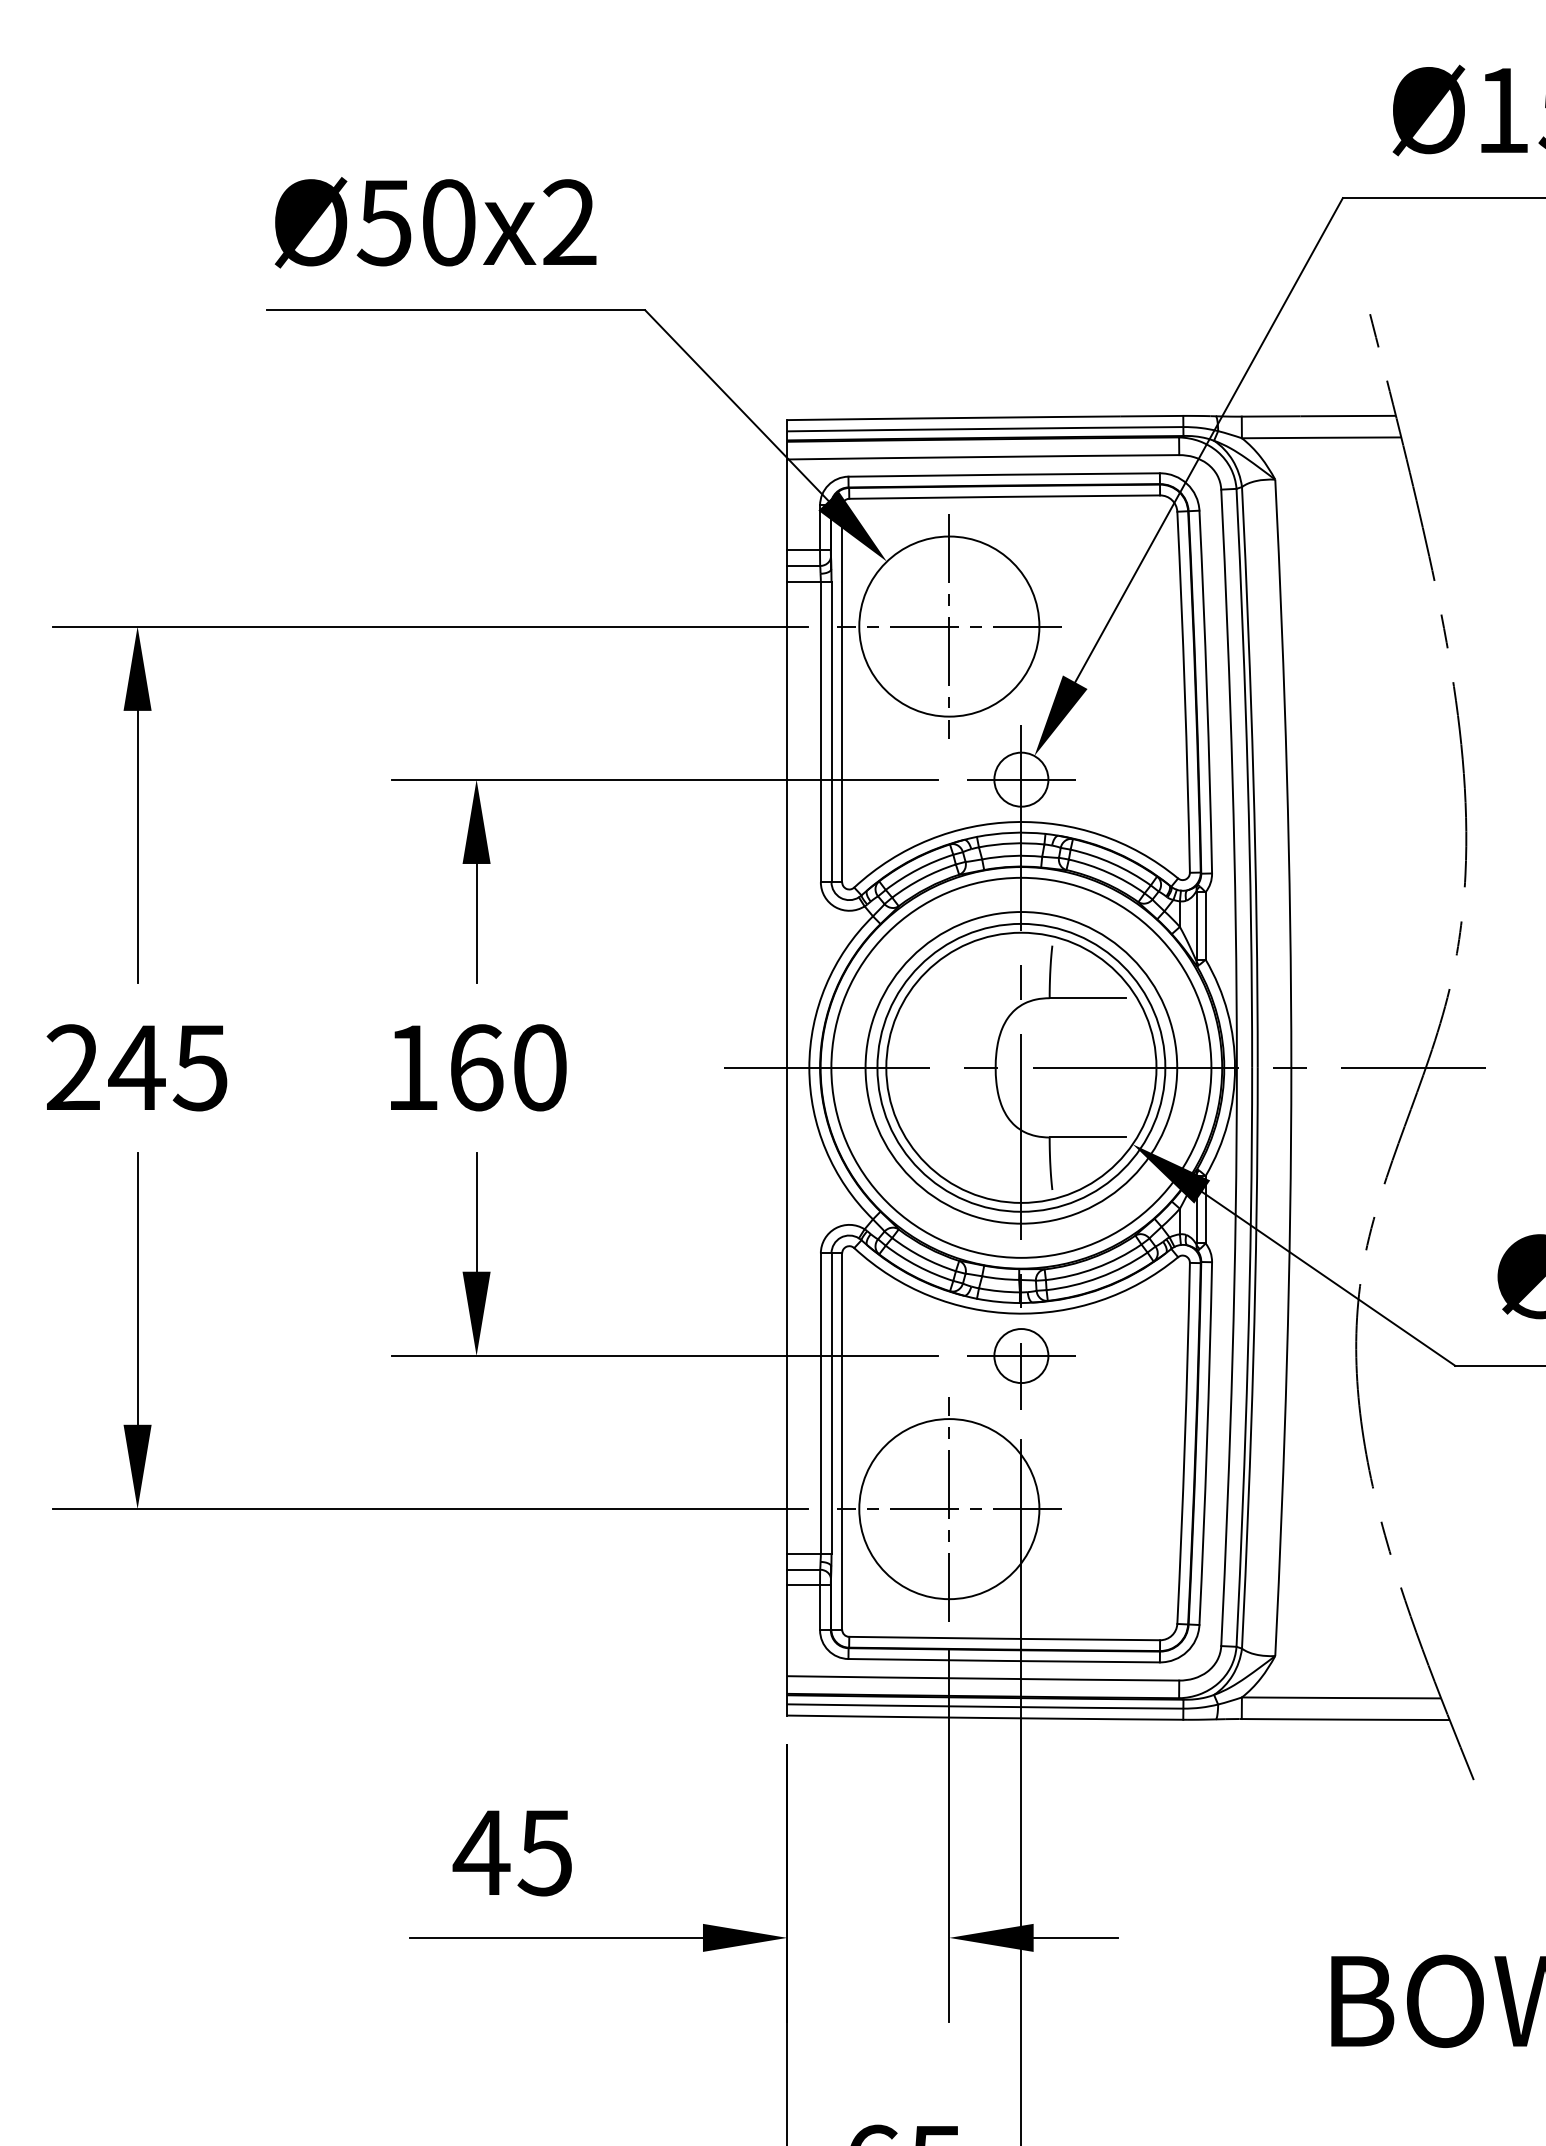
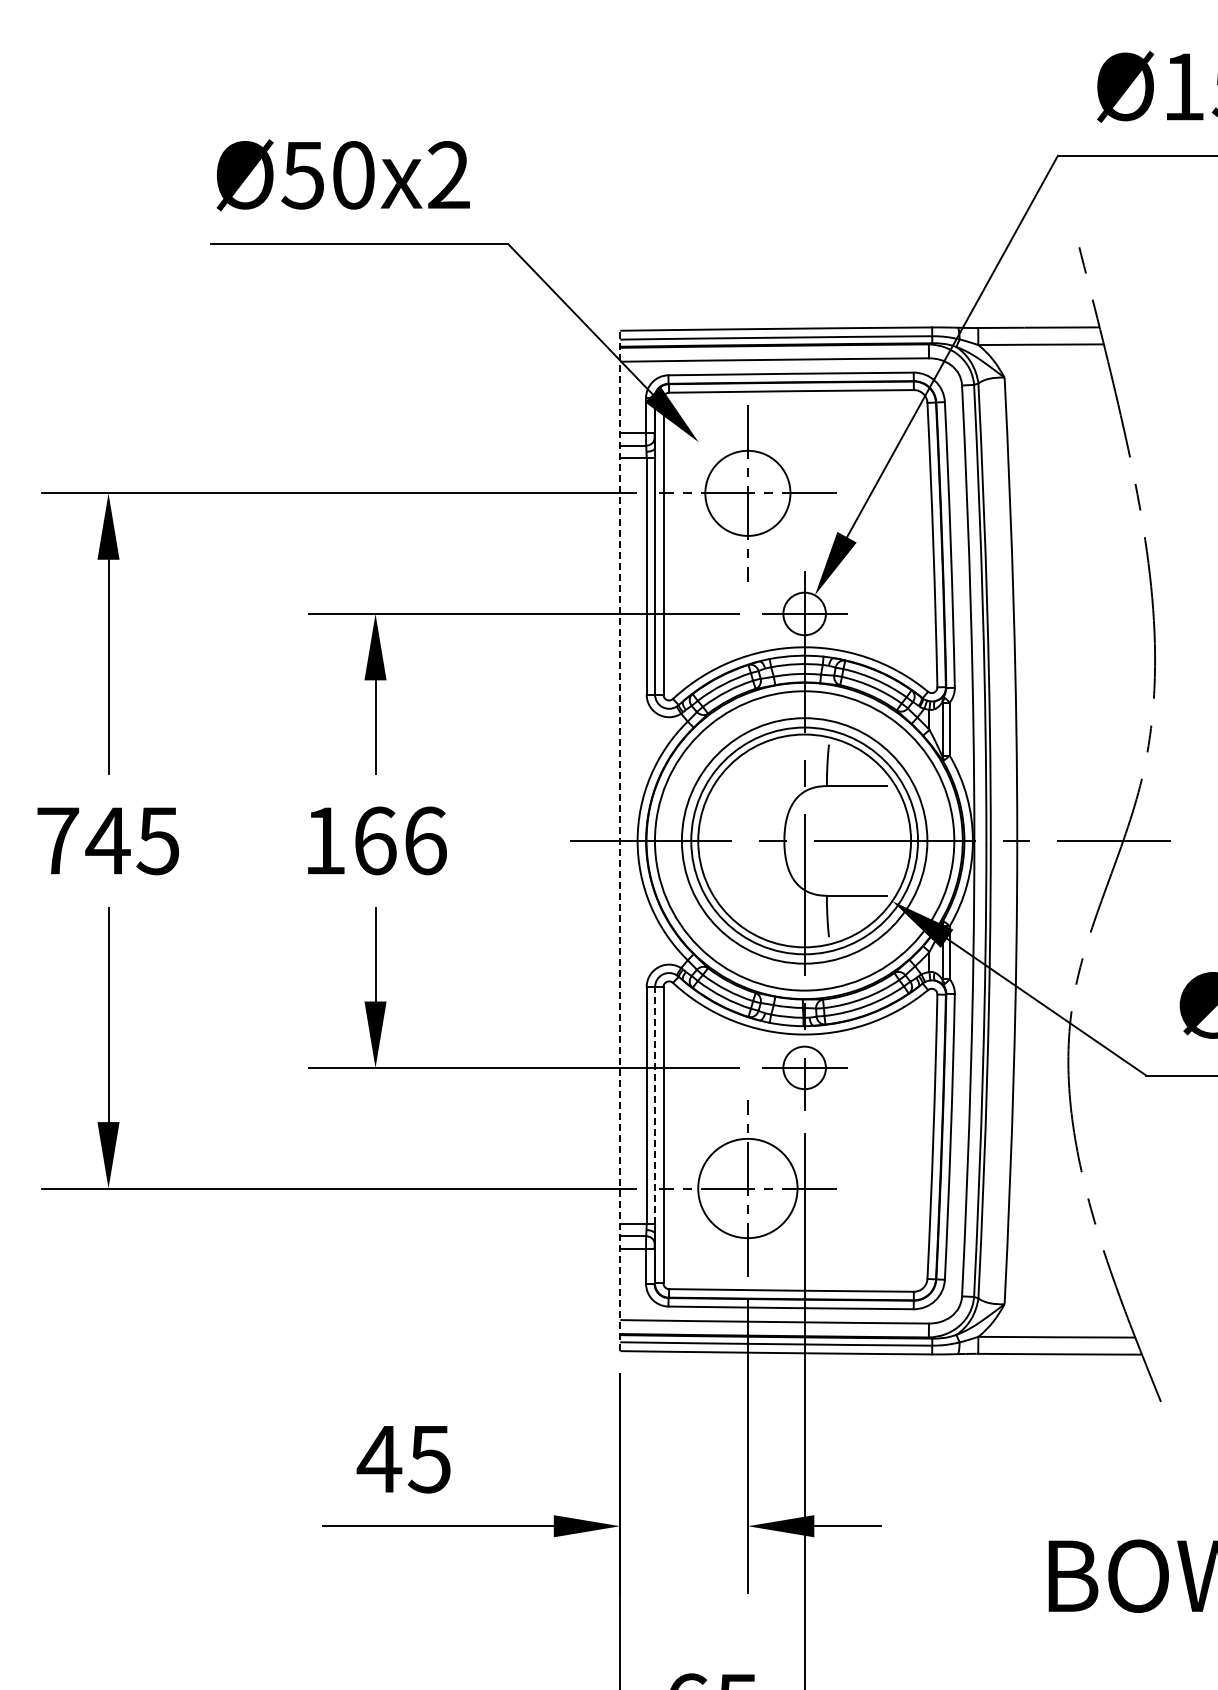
circle: (948, 626) -> (747, 493), size x0.6
text: (74, 1067) -> (58, 840), 245 -> 745
text: (540, 1067) -> (425, 840), 160 -> 166
line: (787, 1067) -> (620, 840), solid -> dashed
line: (832, 1403) -> (655, 1105), solid -> dashed
circle: (948, 1509) -> (747, 1188), size x0.7

